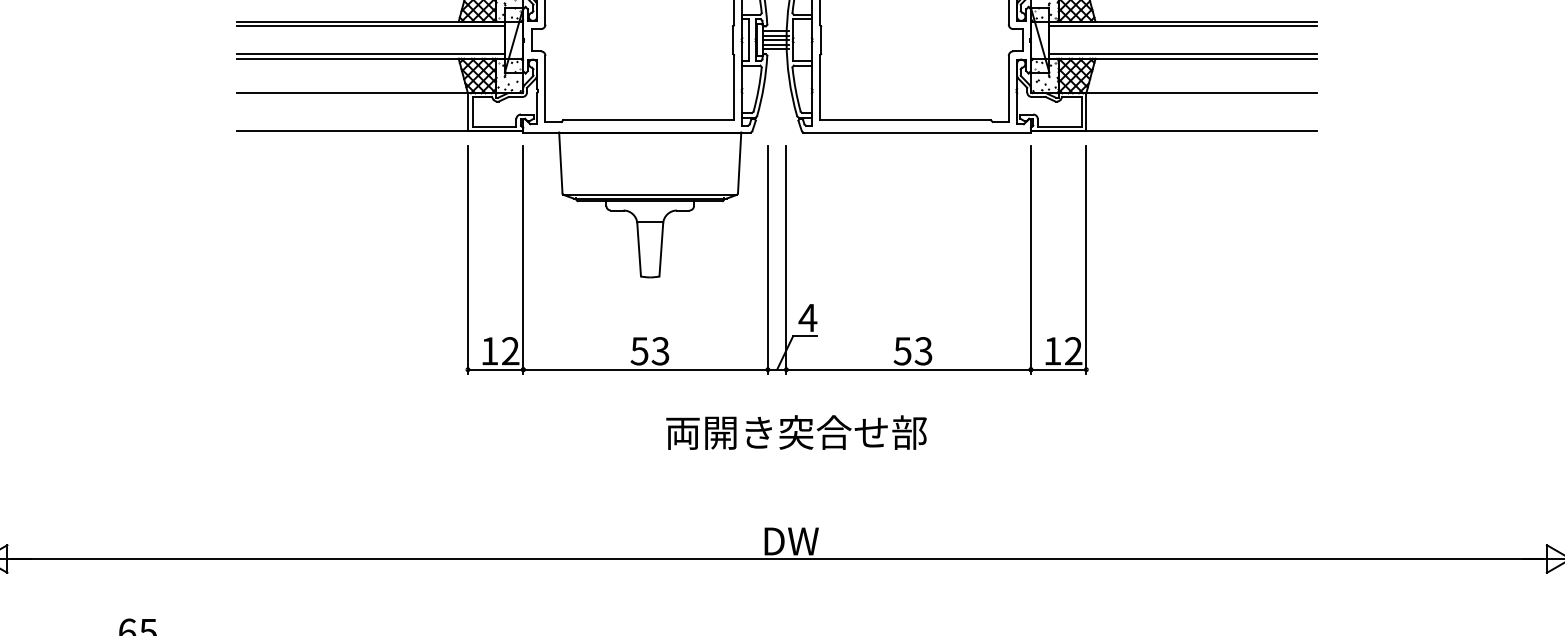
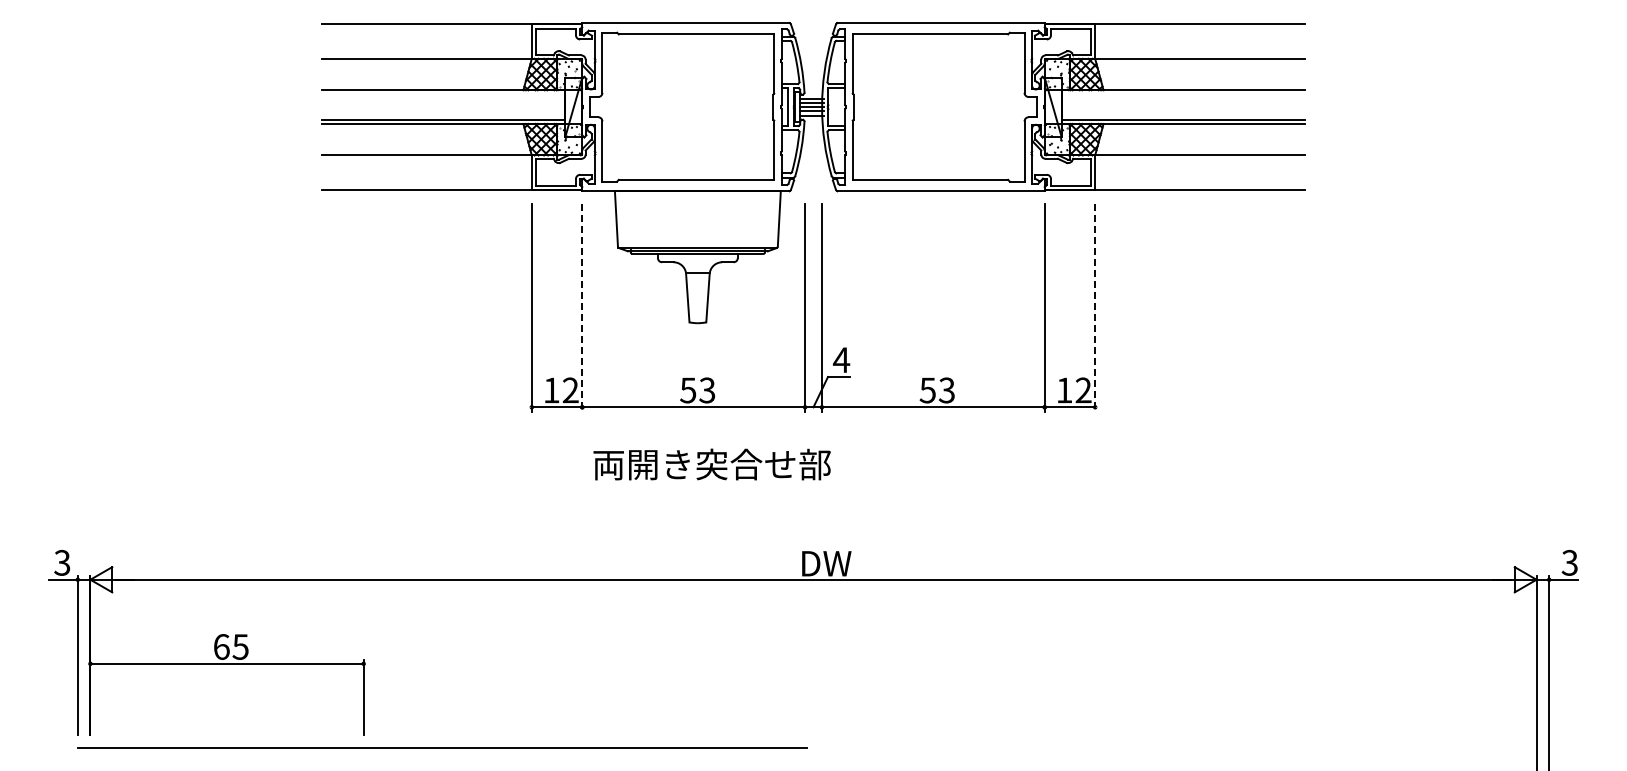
line: (370, 26) -> (443, 94), removed
line: (1183, 26) -> (1183, 94), removed
line: (523, 260) -> (582, 307), solid -> dashed
line: (1086, 260) -> (1095, 307), solid -> dashed
text: (795, 432) -> (711, 464), moved

